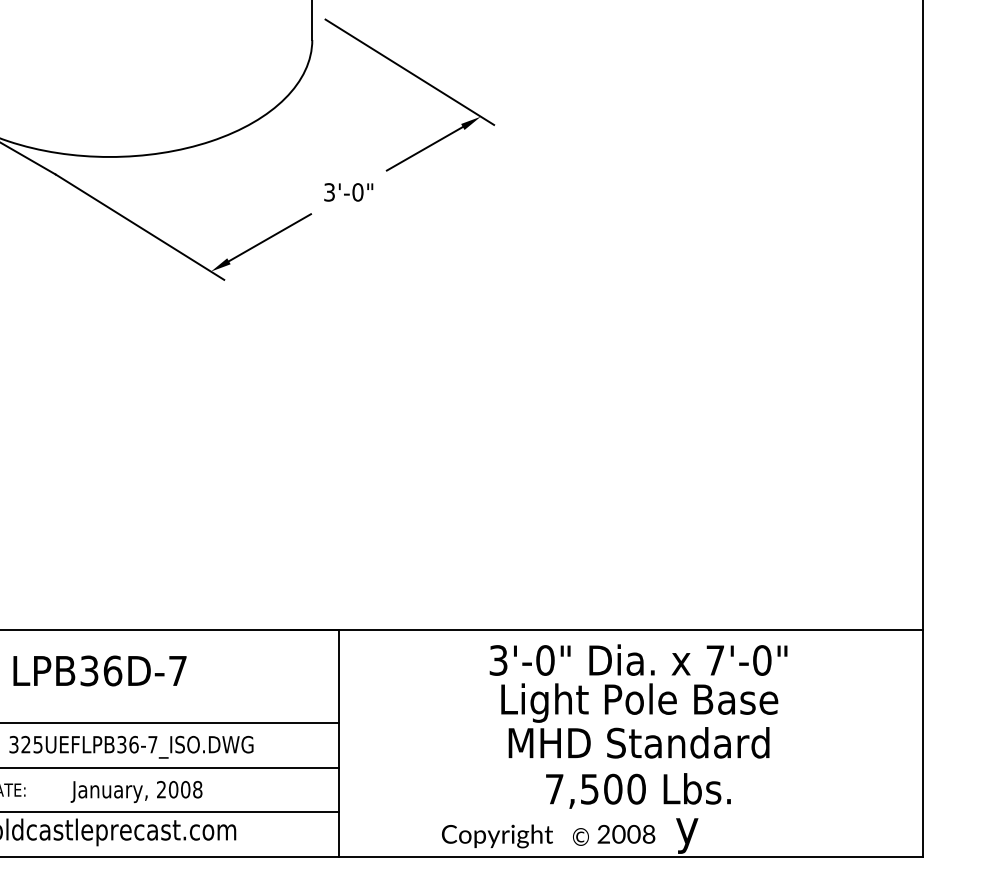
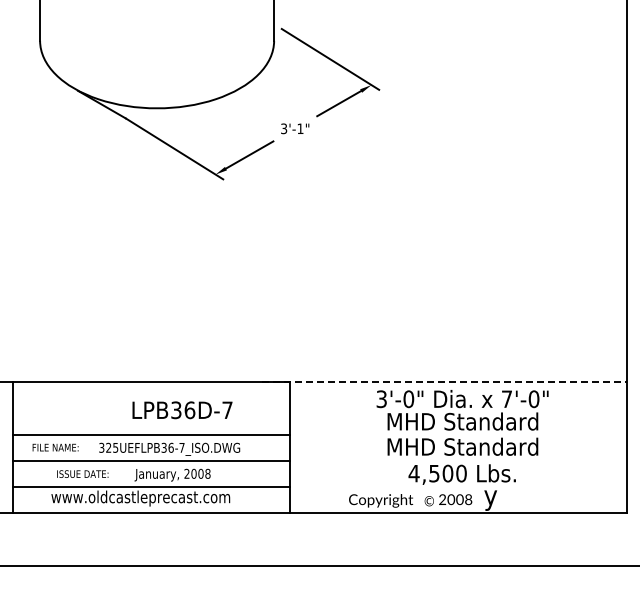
text: (357, 191) -> (300, 128), 3'-0" -> 3'-1"
line: (607, 629) -> (444, 381), solid -> dashed
text: (100, 671) -> (182, 410), moved
text: (640, 702) -> (463, 423), Light Pole Base -> MHD Standard
text: (553, 789) -> (413, 473), 7,500 -> 4,500

